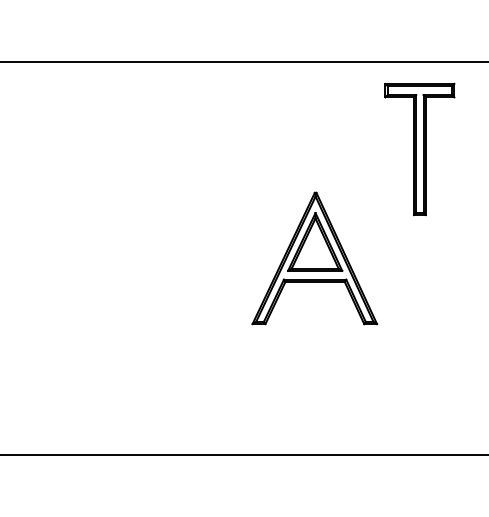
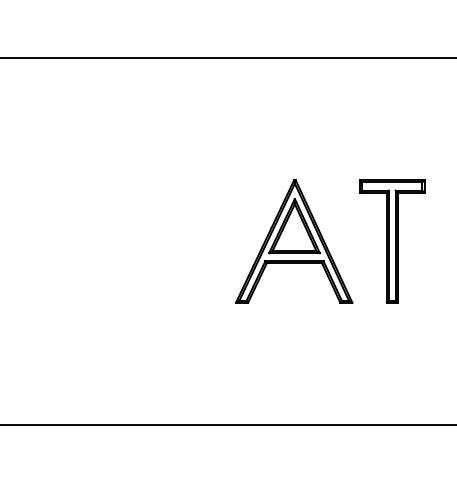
part: (419, 149) -> (391, 241), moved

